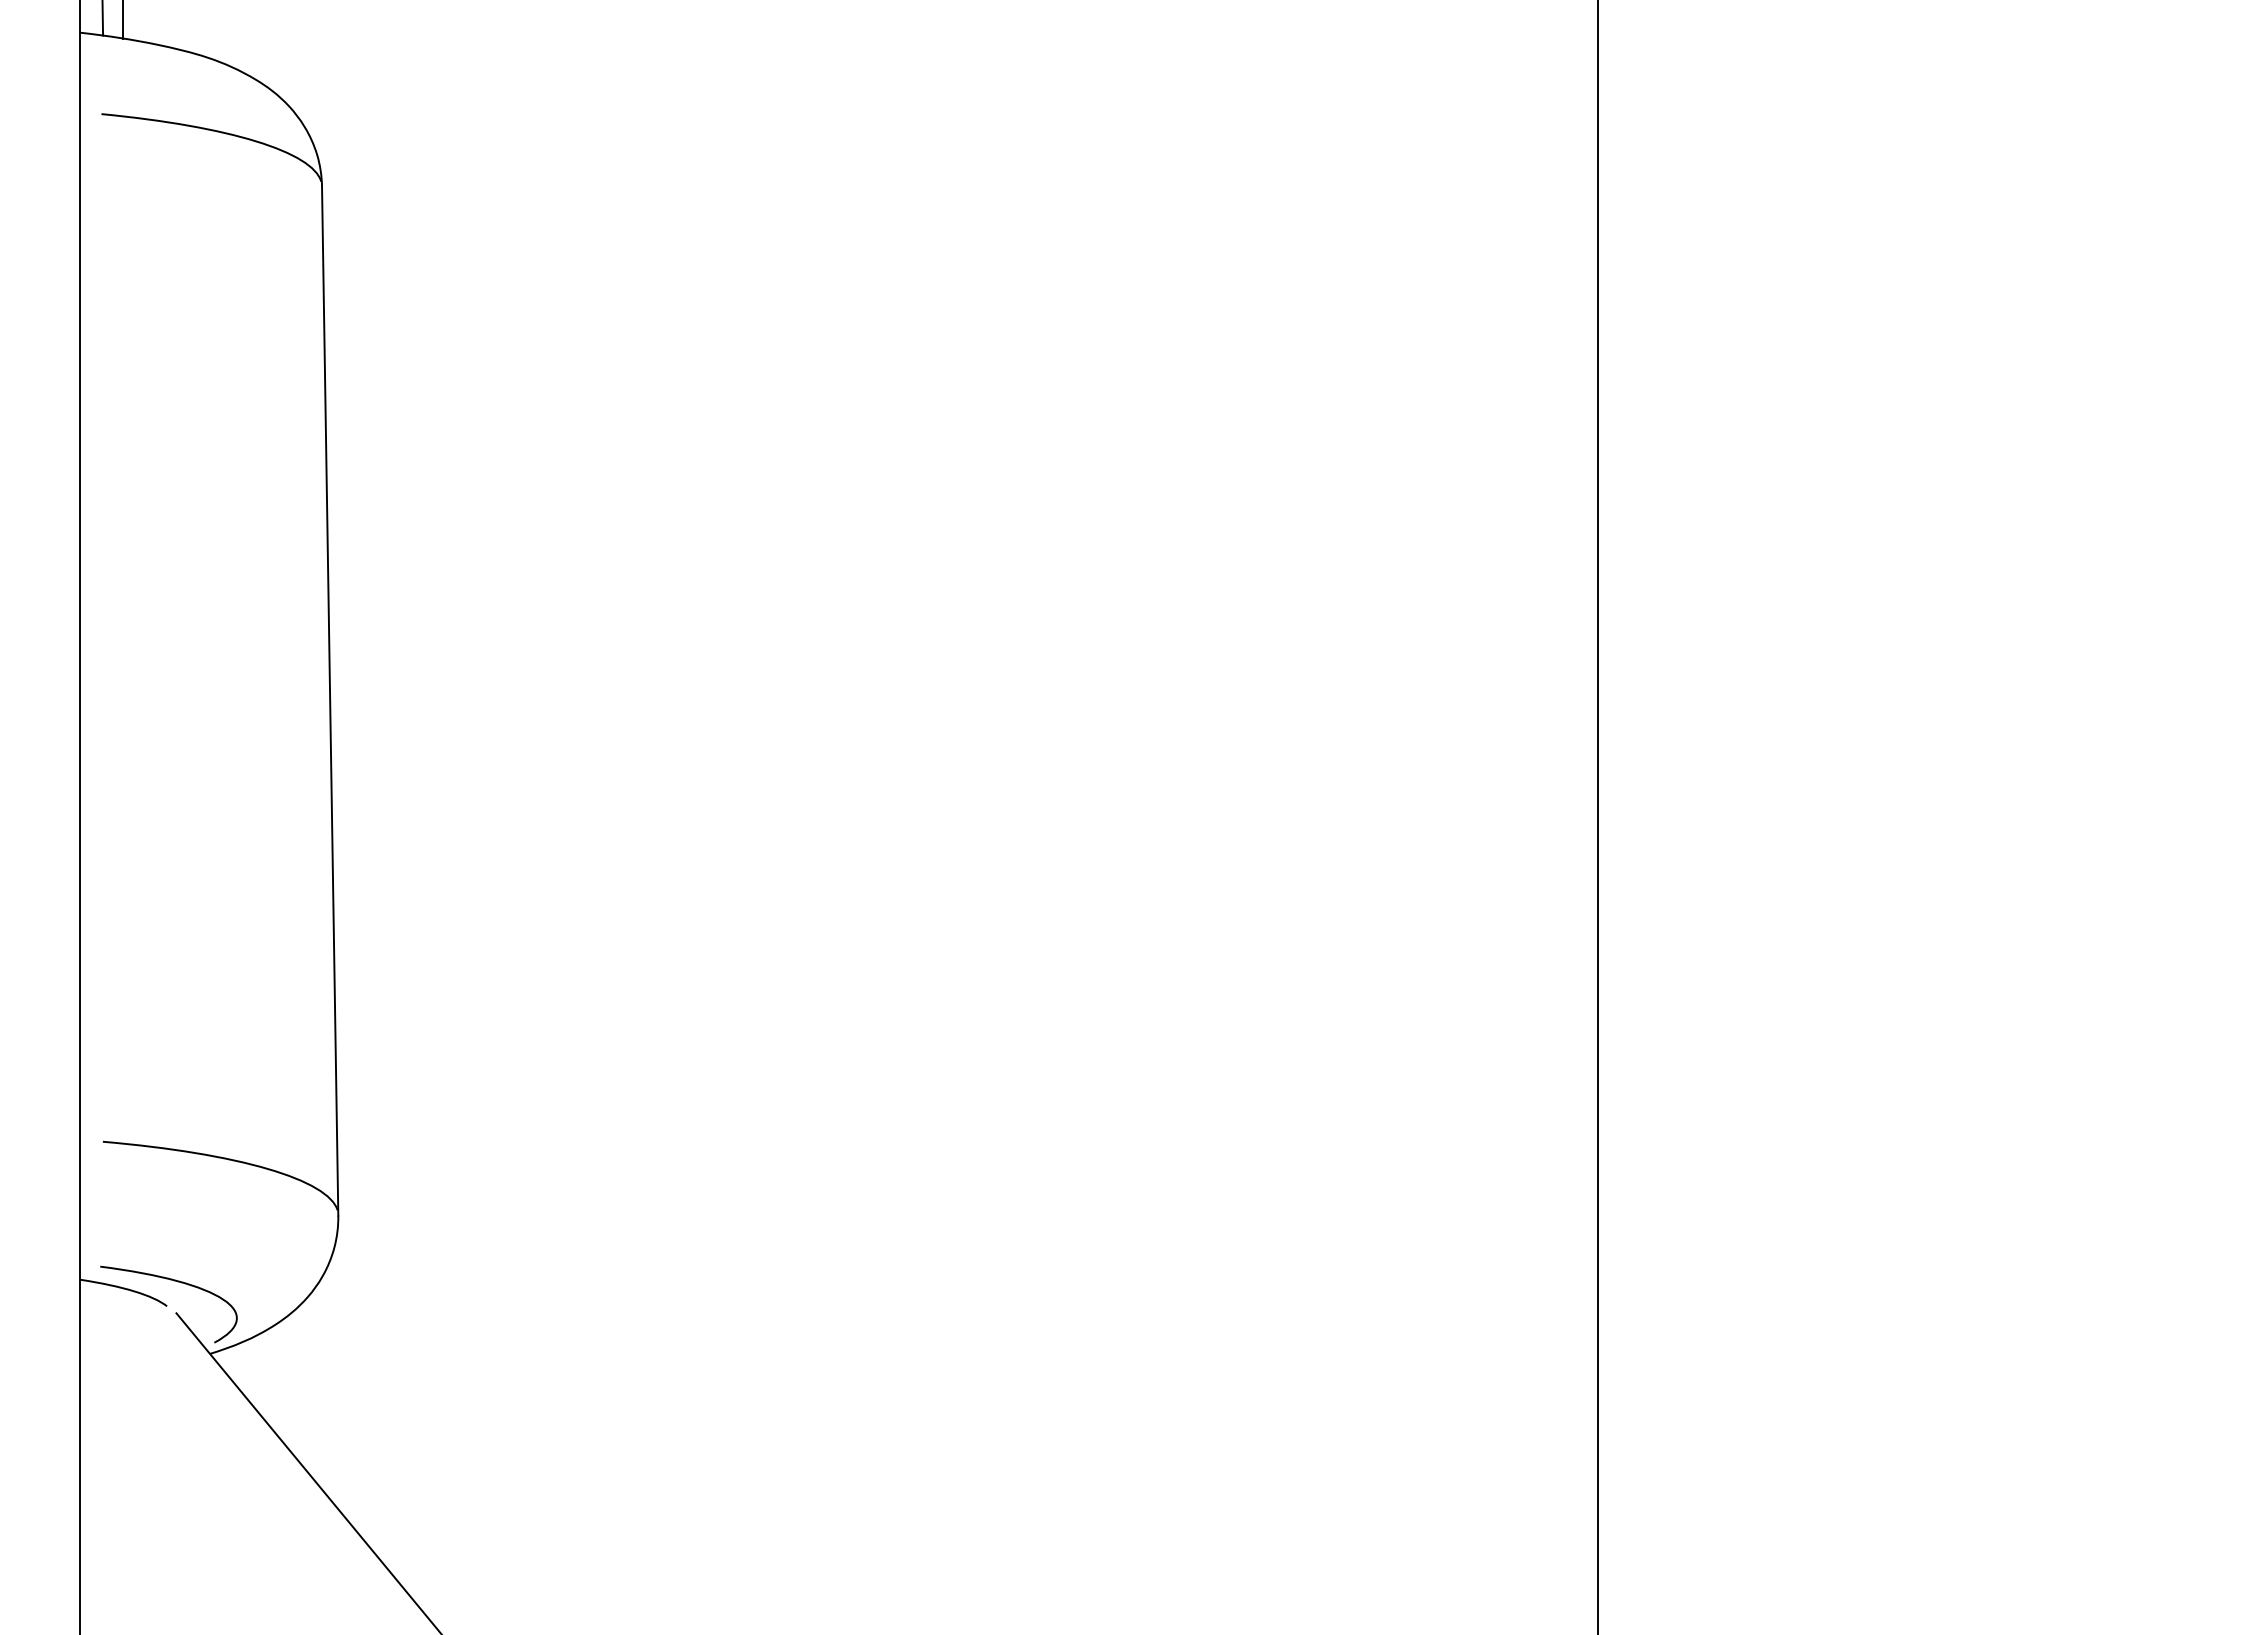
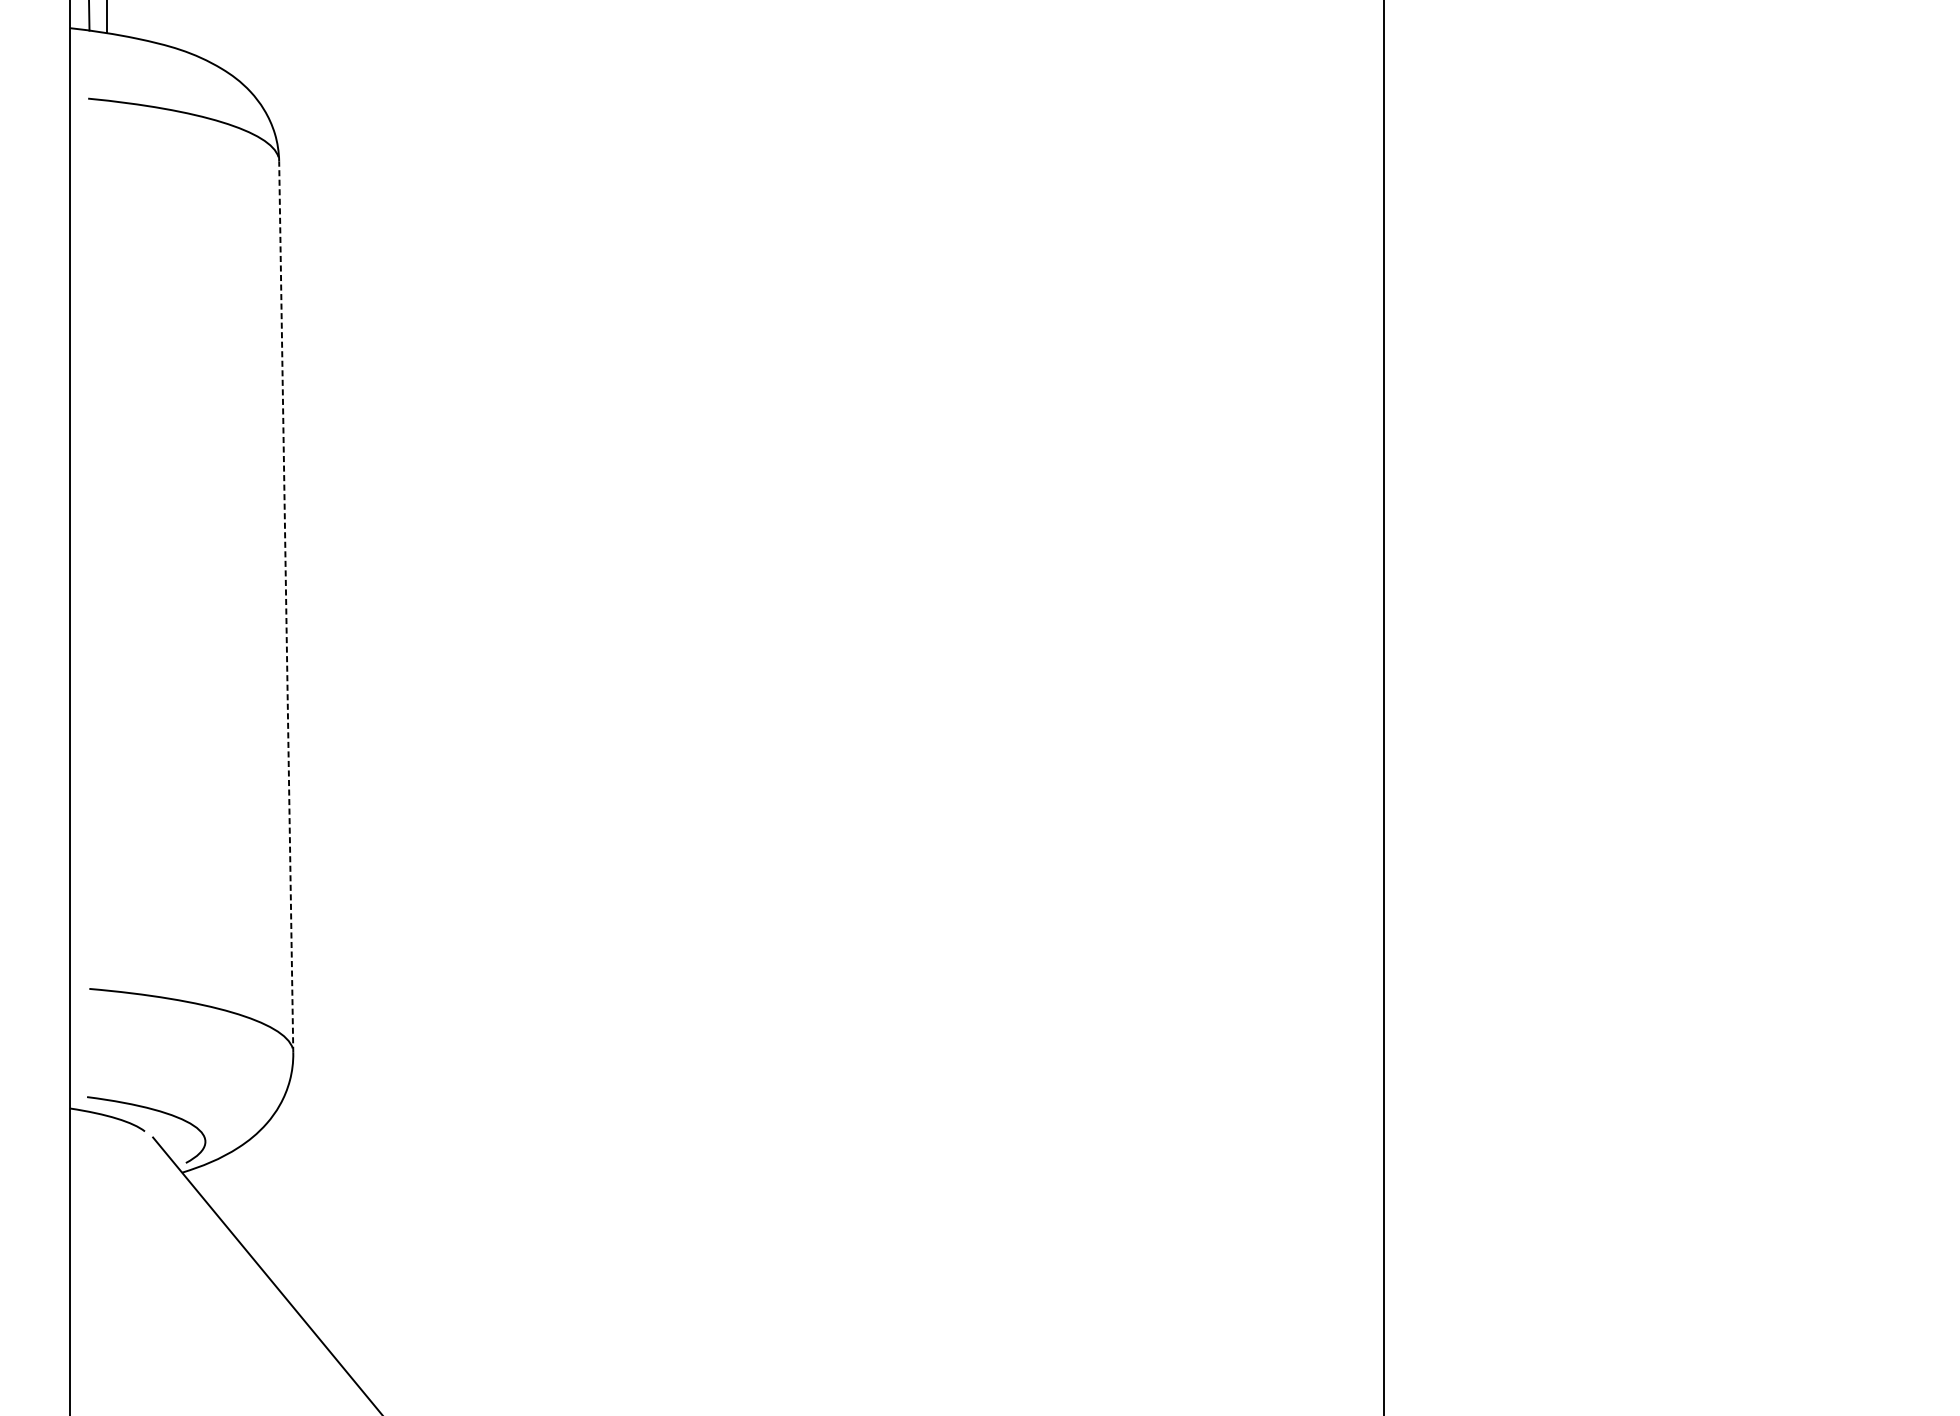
line: (330, 701) -> (286, 607), solid -> dashed

